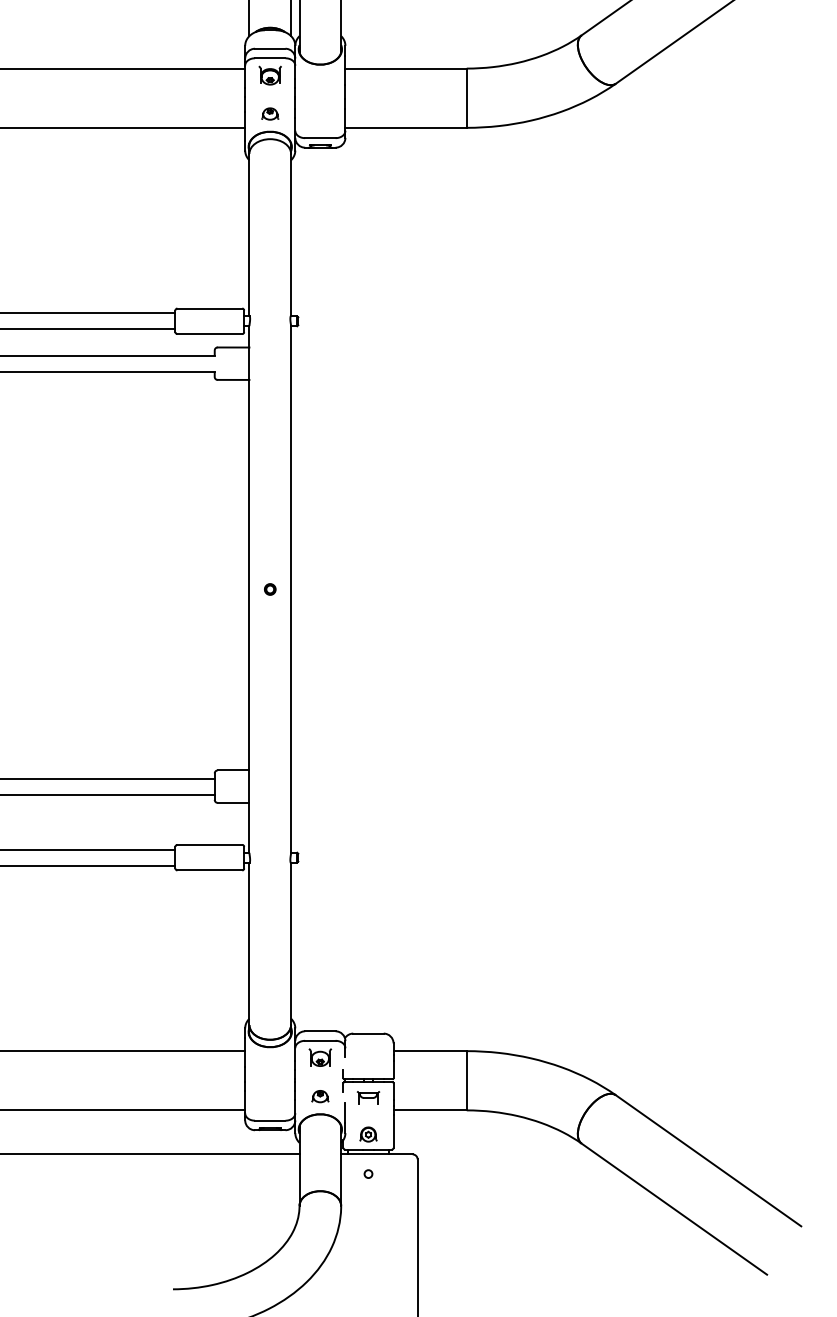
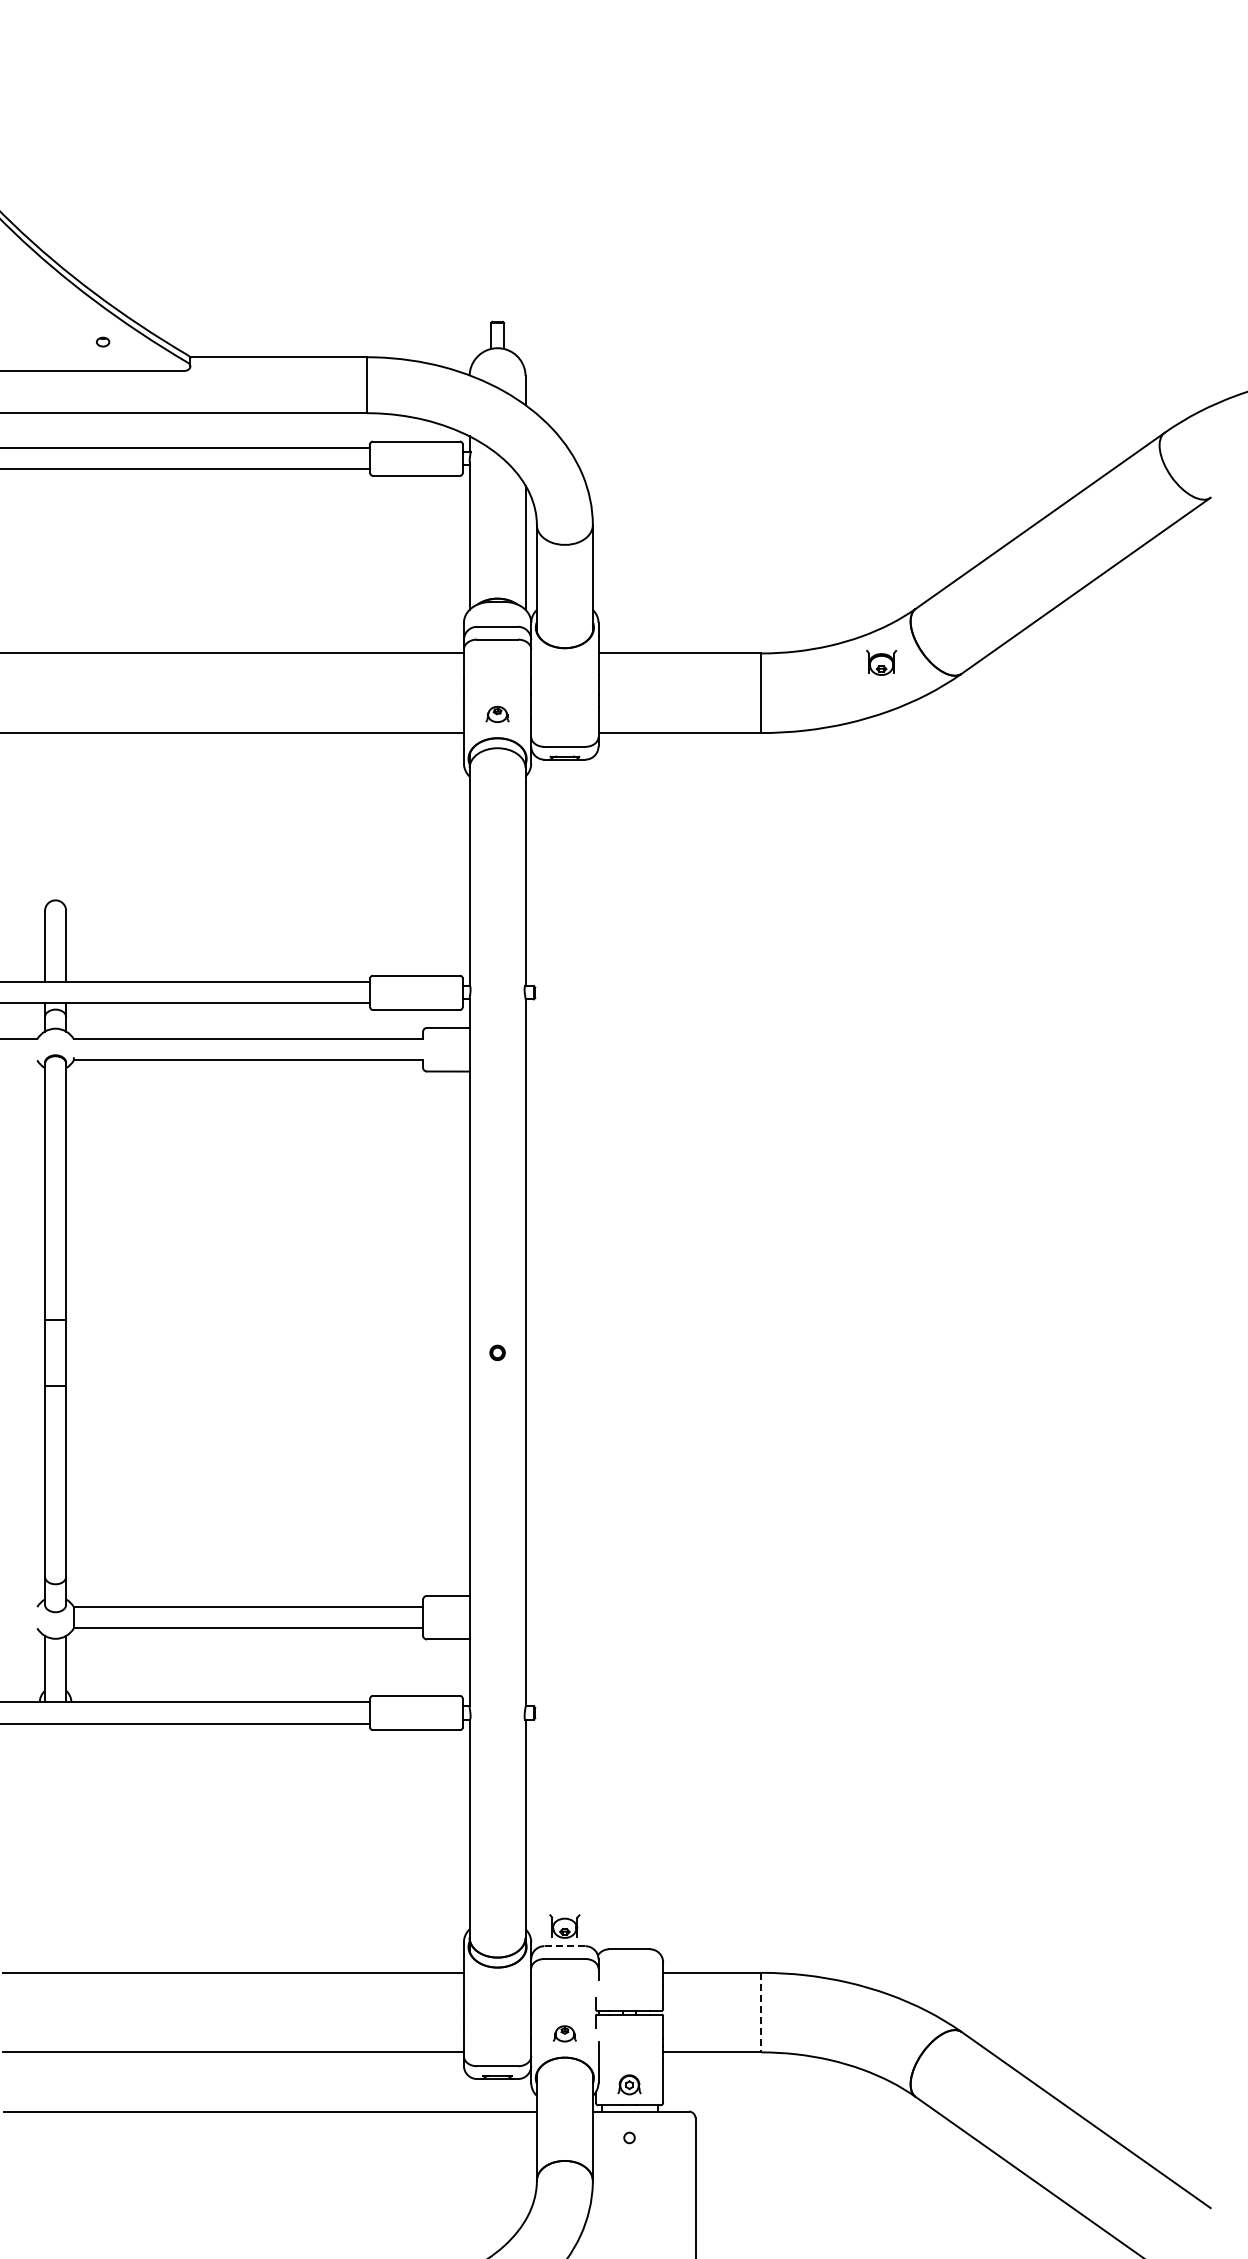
part: (270, 75) -> (881, 662), moved
line: (320, 1031) -> (564, 1946), solid -> dashed
part: (320, 1057) -> (564, 1926), moved
line: (466, 1080) -> (761, 2012), solid -> dashed
part: (368, 1097) -> (629, 2034), removed

